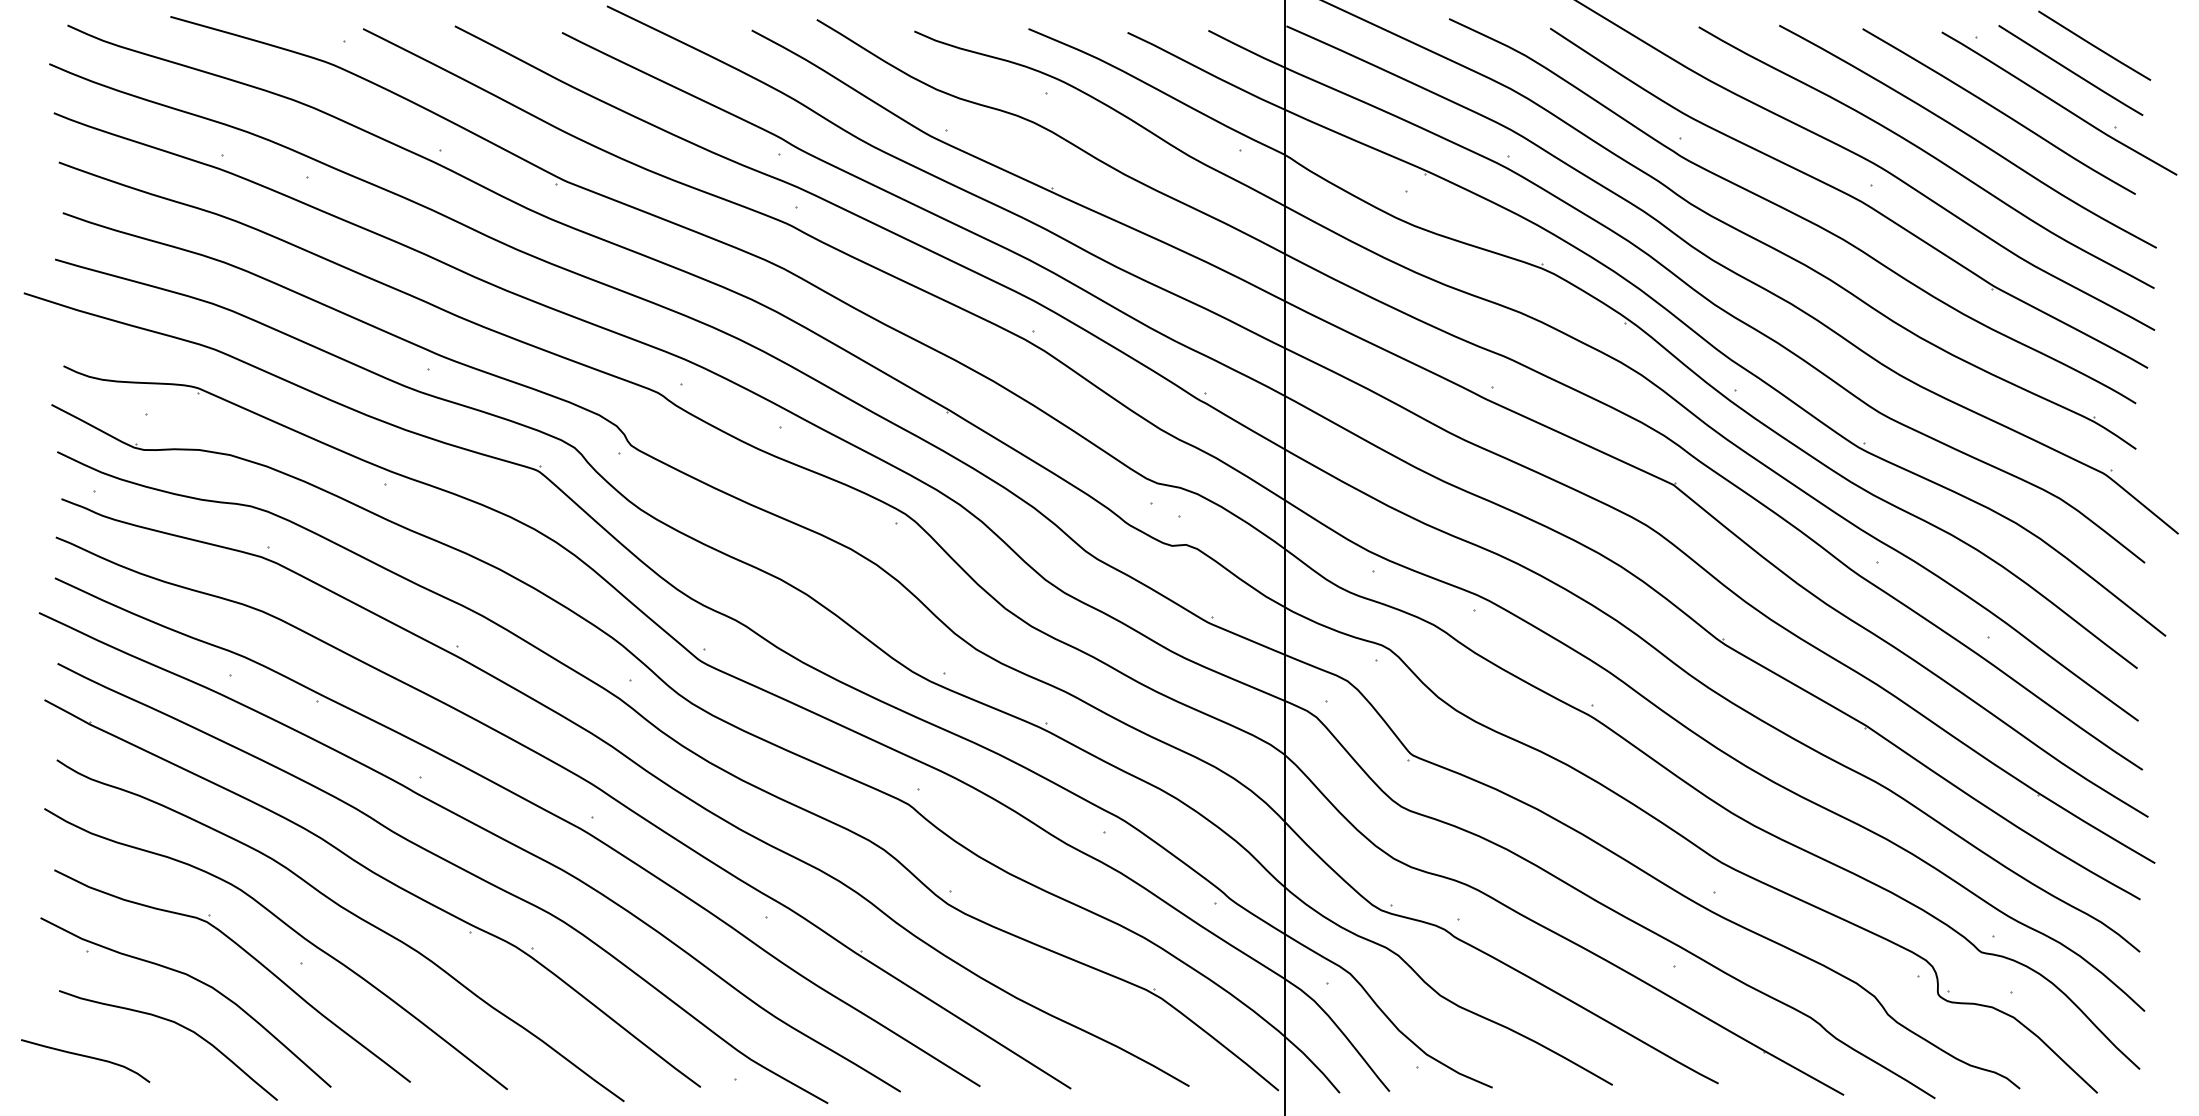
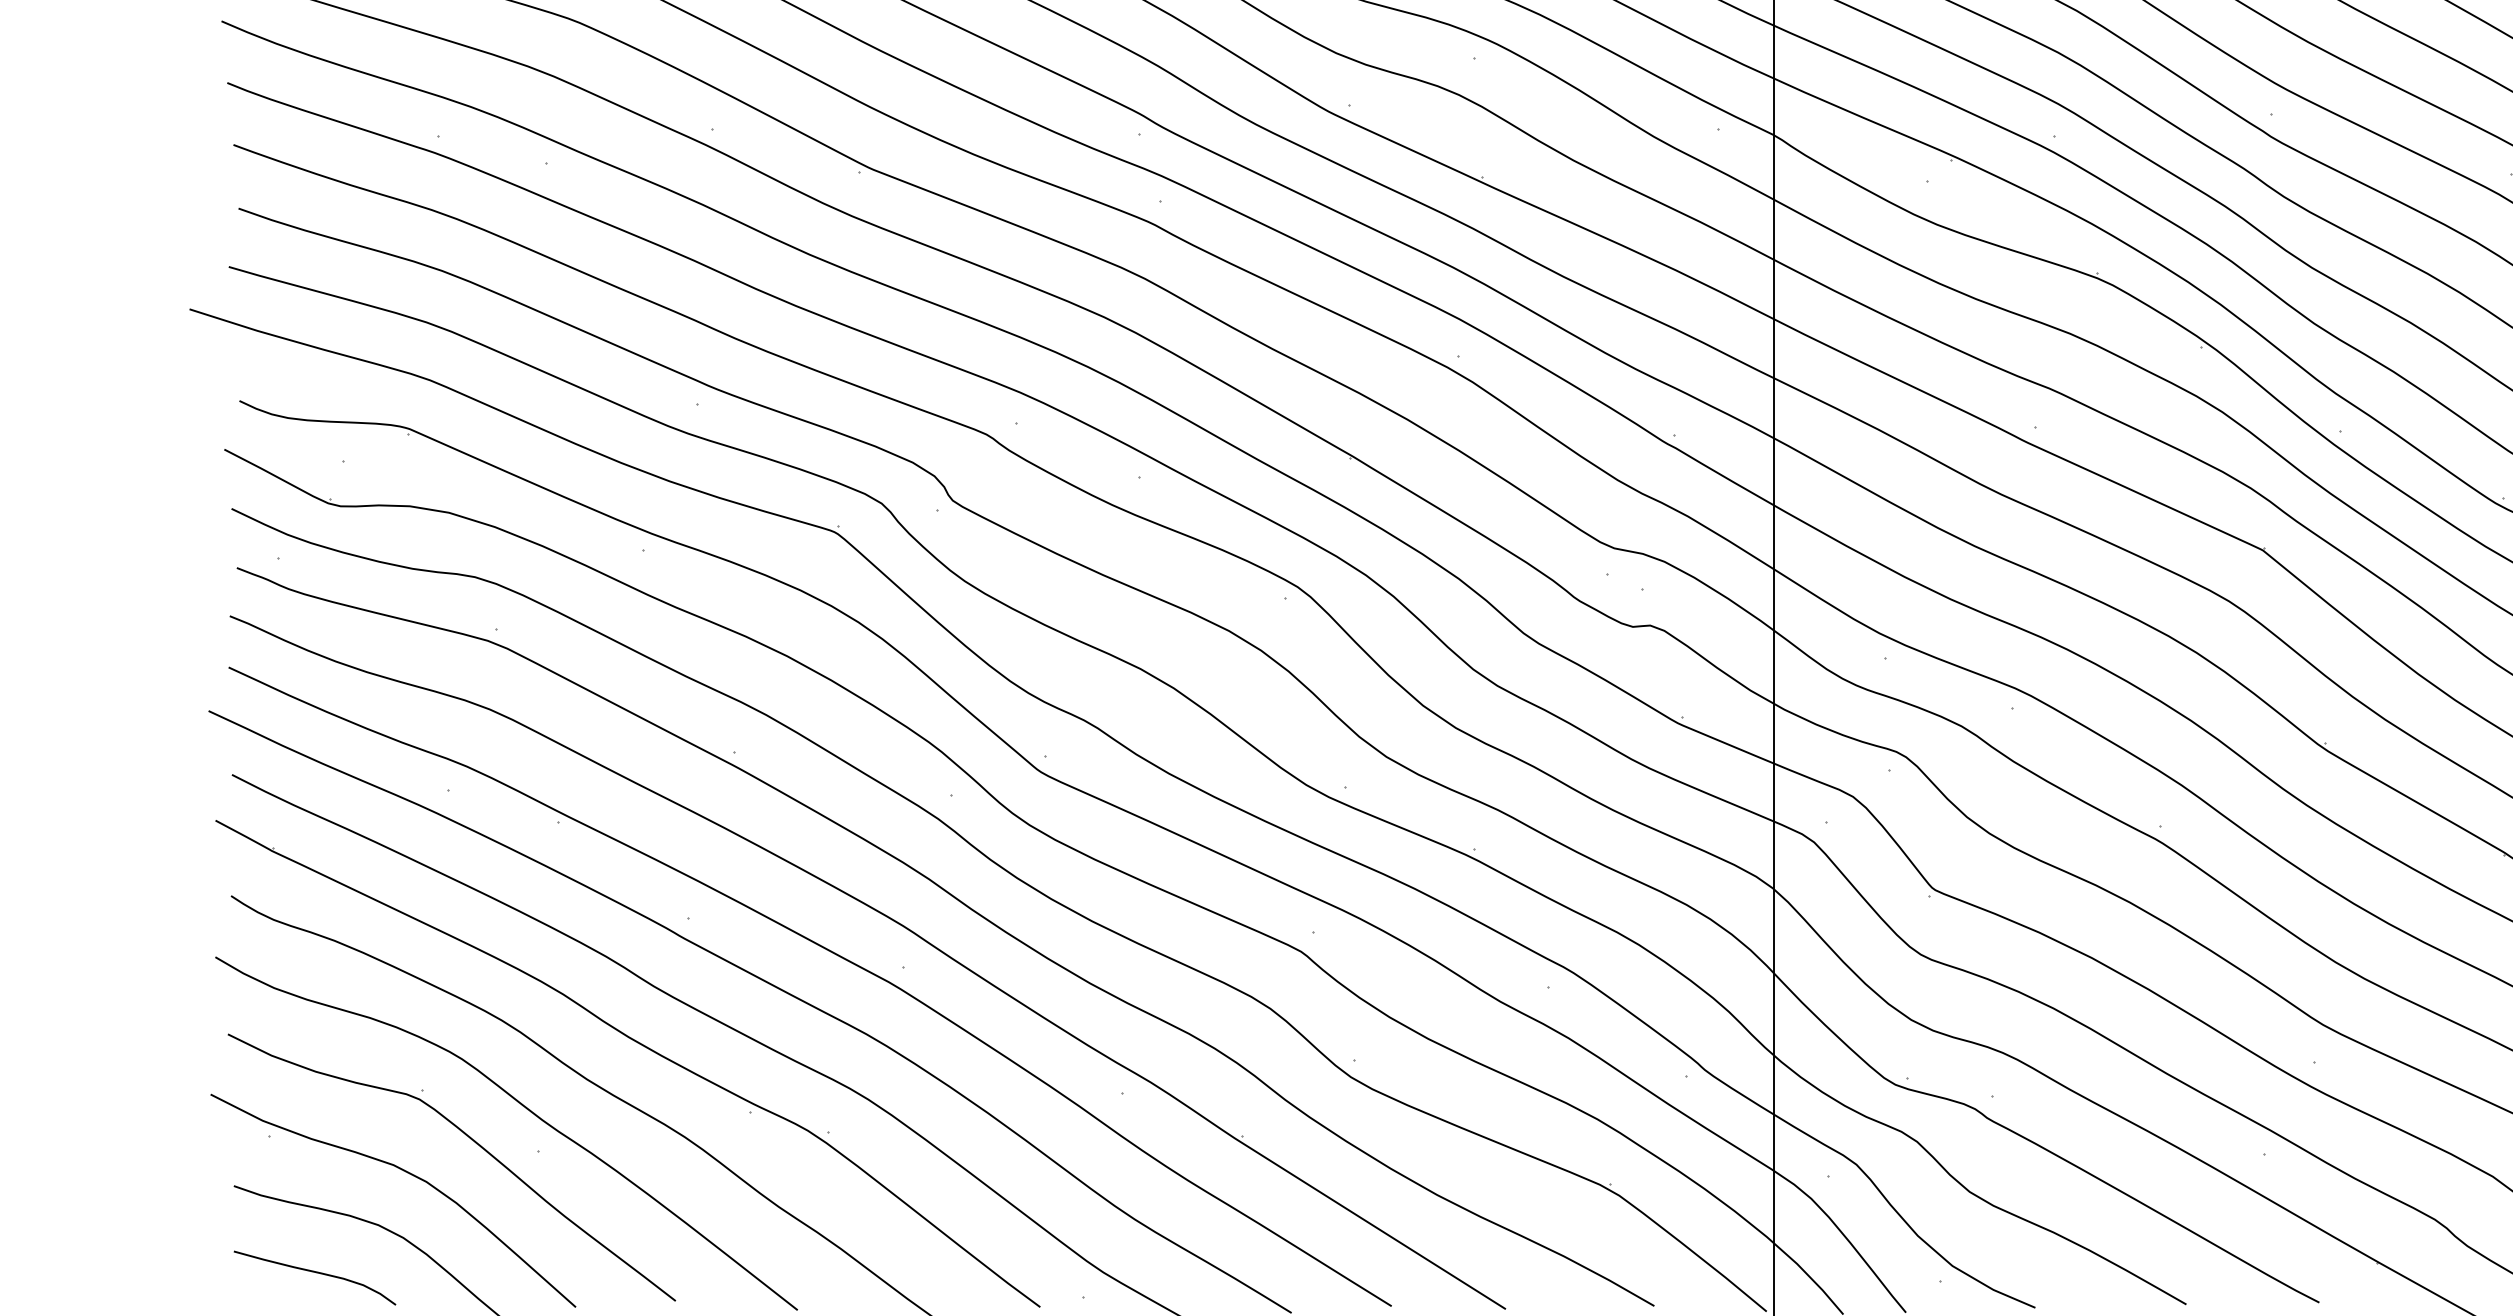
curve: (85, 1057) -> (314, 1273), moved

